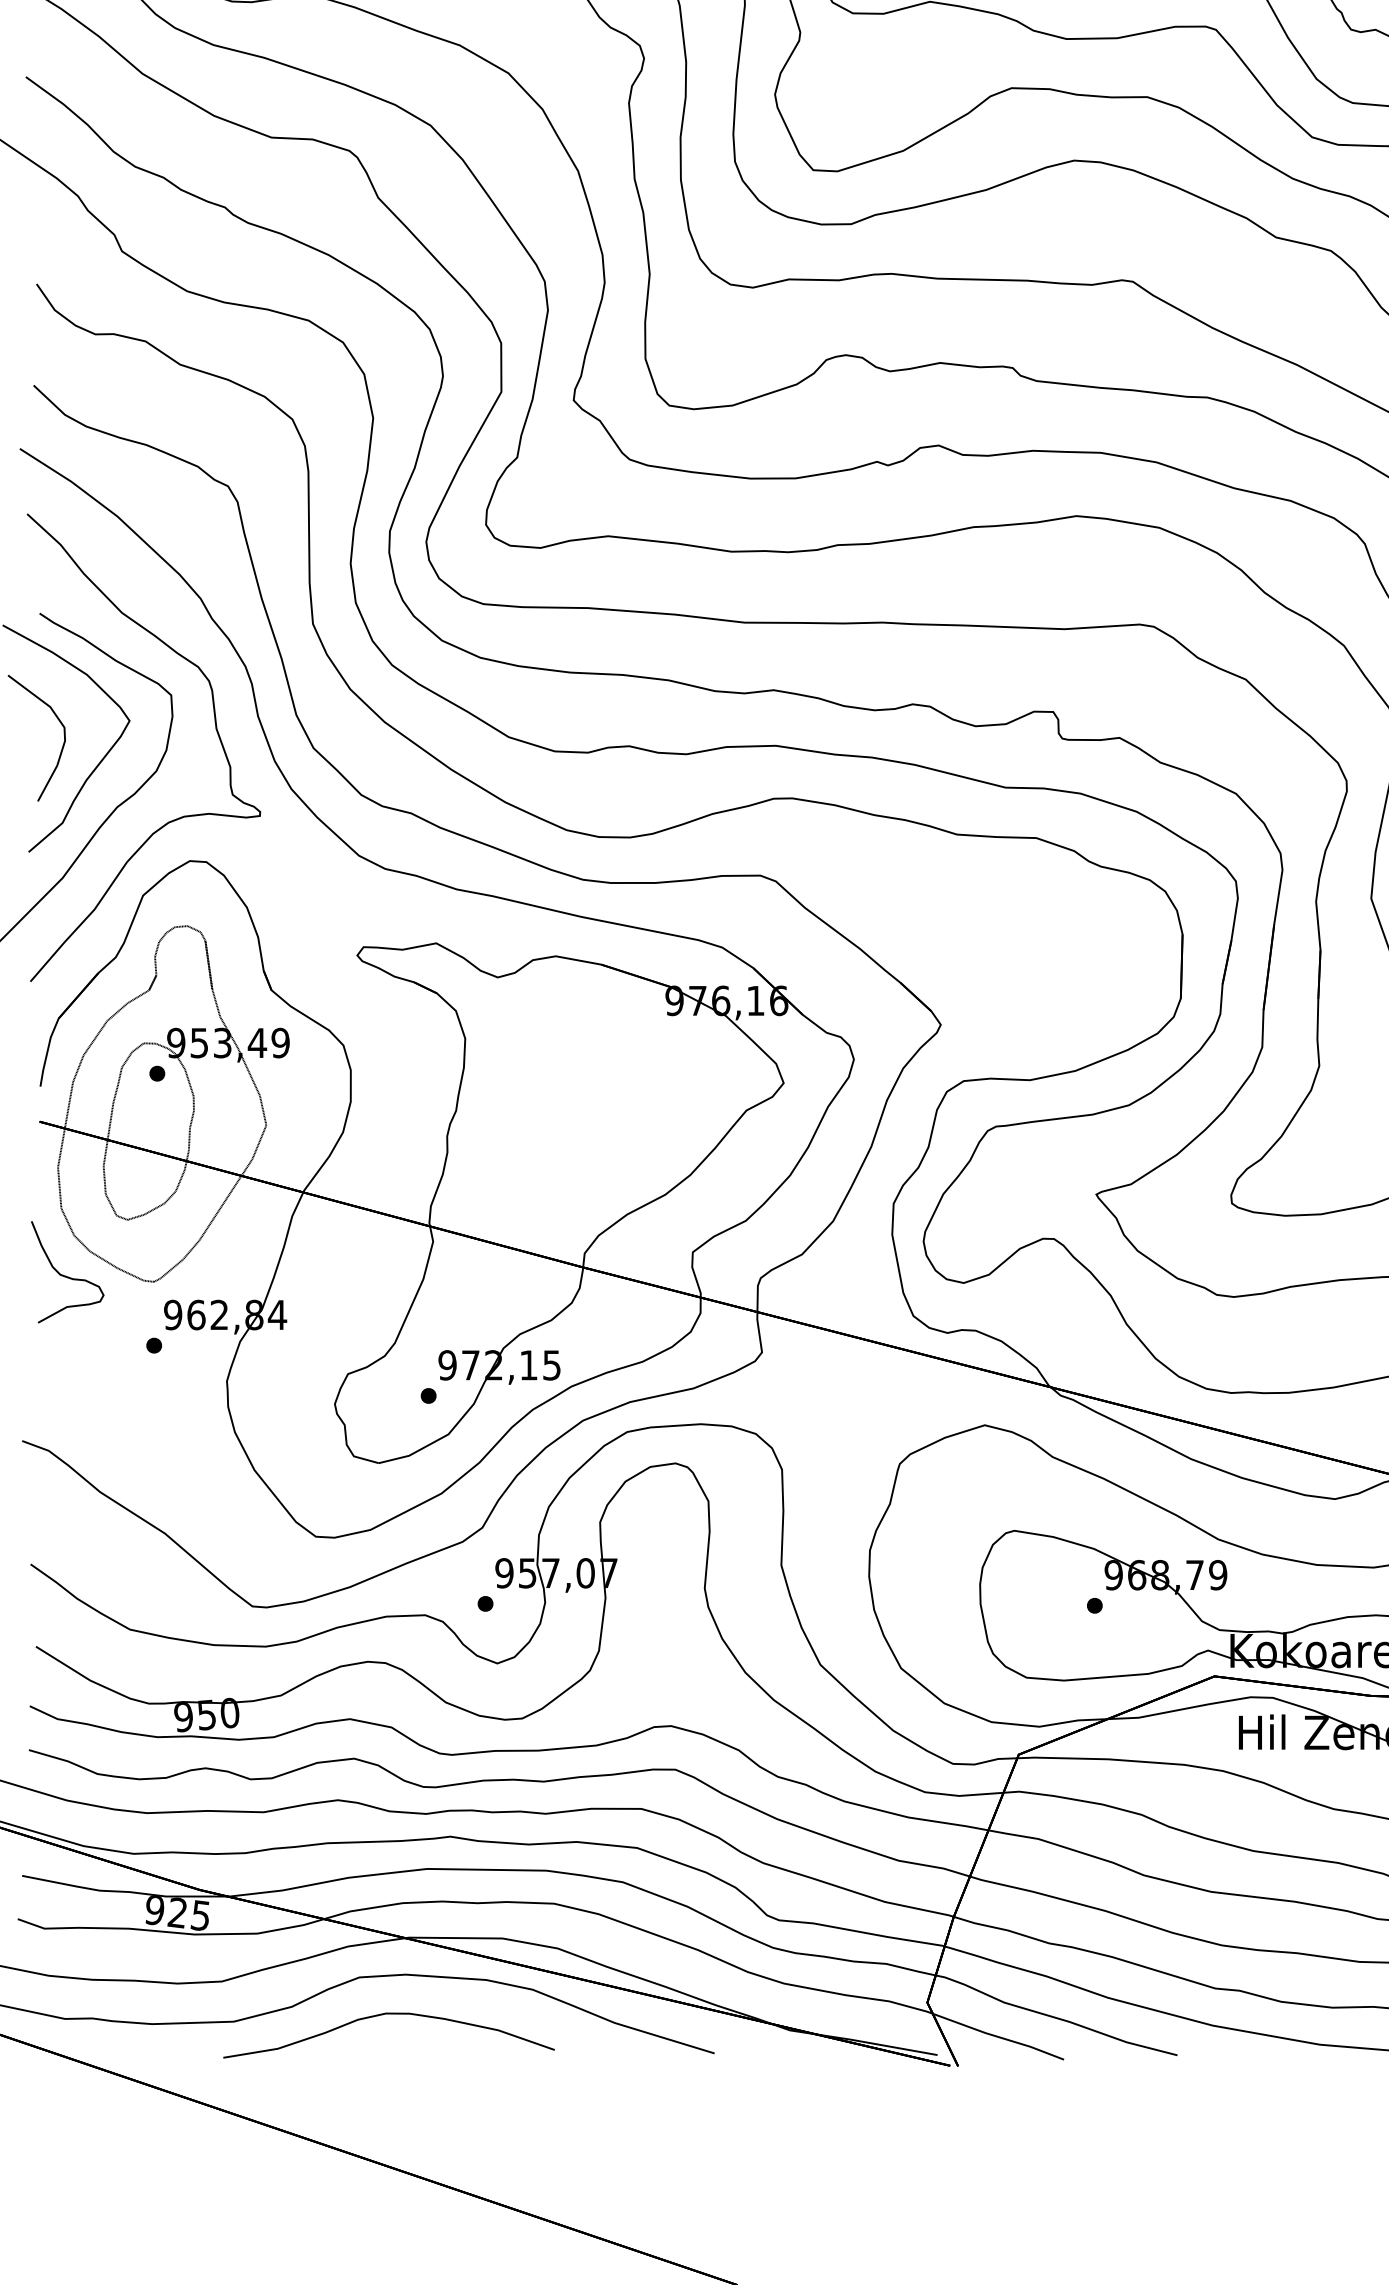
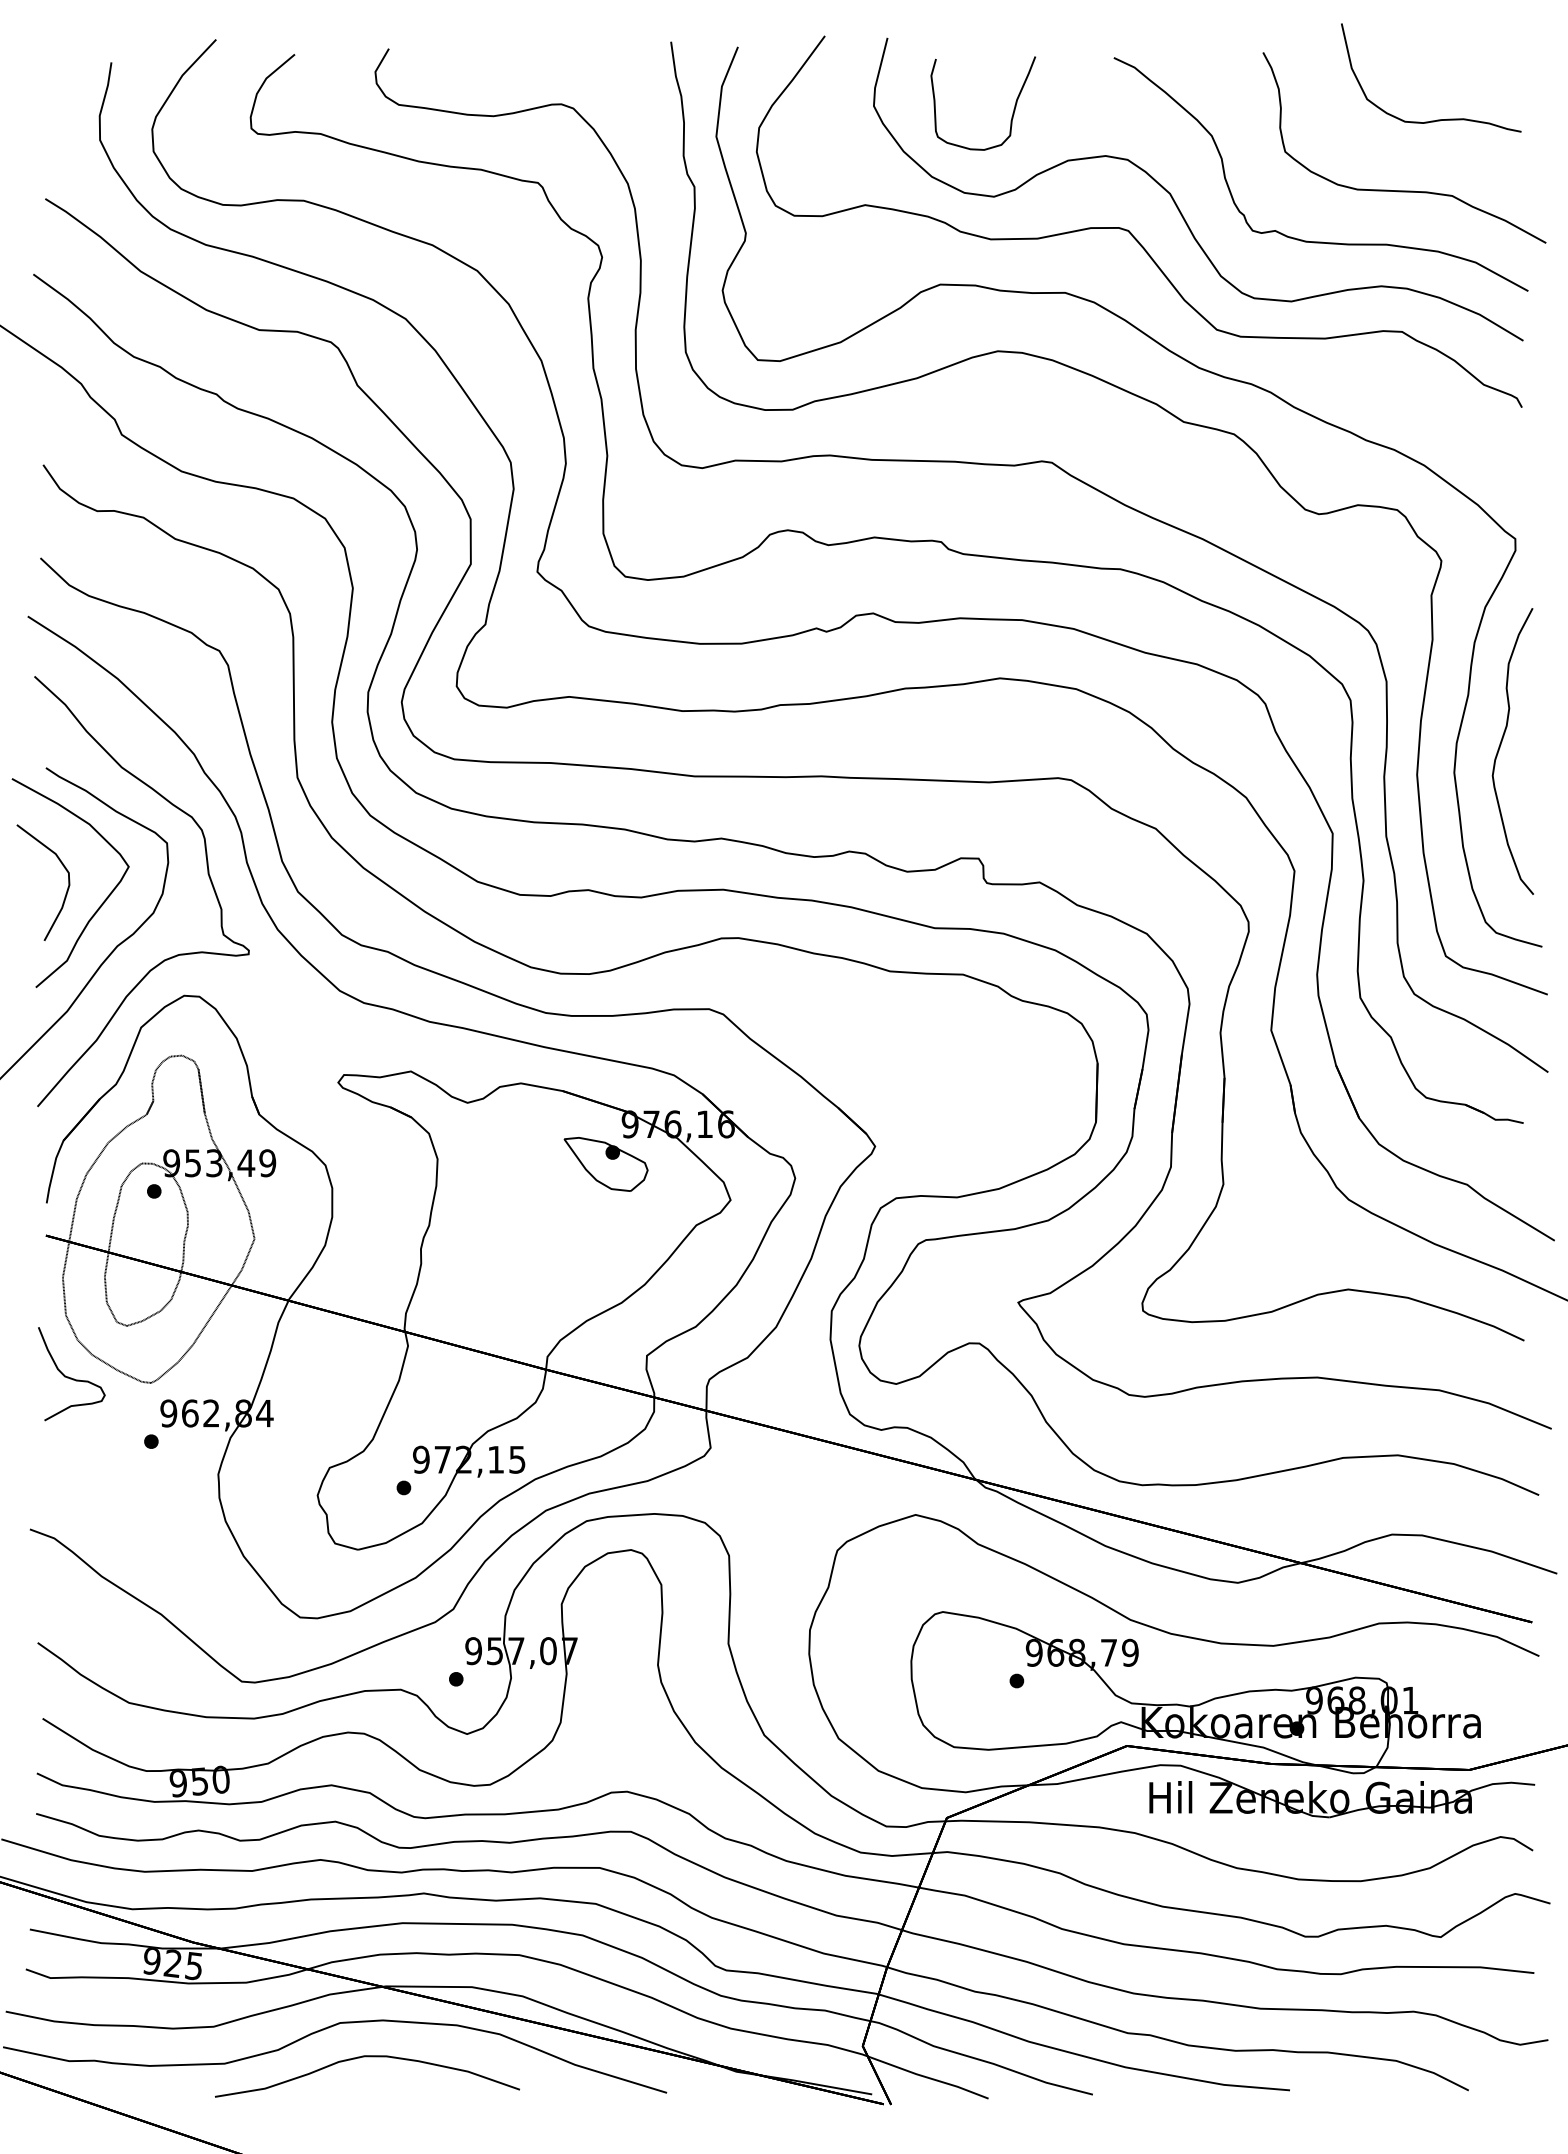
part: (647, 1044) -> (605, 1164), added

